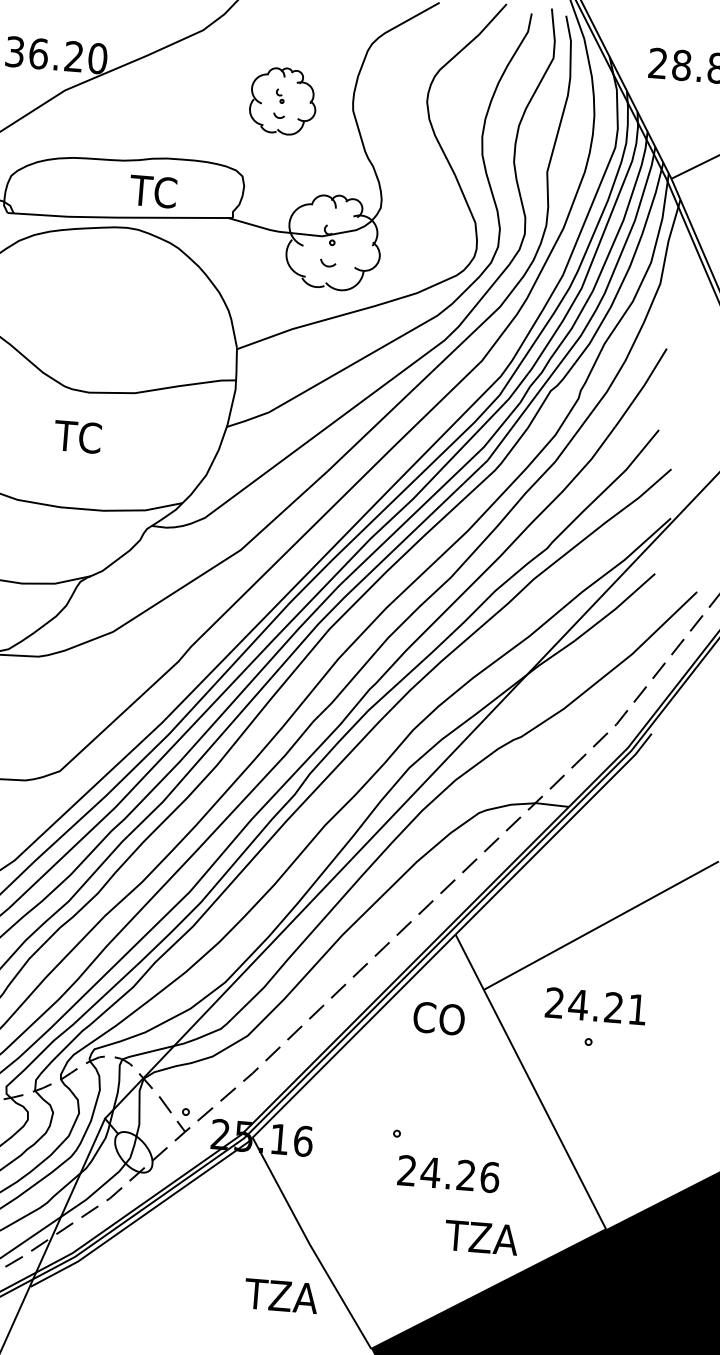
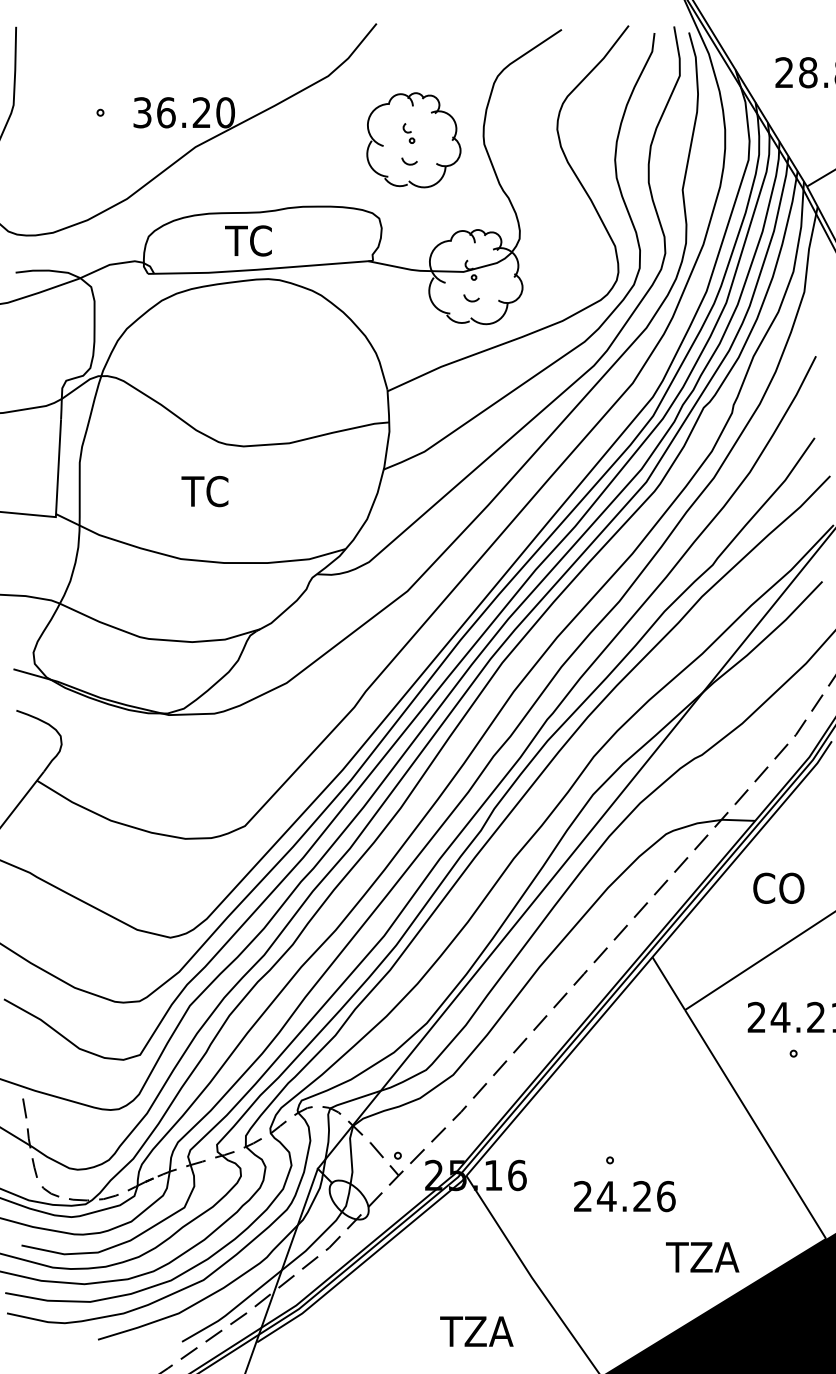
part: (282, 101) -> (413, 140), size x1.43
text: (153, 191) -> (248, 240), moved
text: (77, 436) -> (204, 491), moved
text: (438, 1017) -> (778, 887), moved
text: (448, 1174) -> (624, 1196), moved
text: (281, 1296) -> (476, 1331), moved

